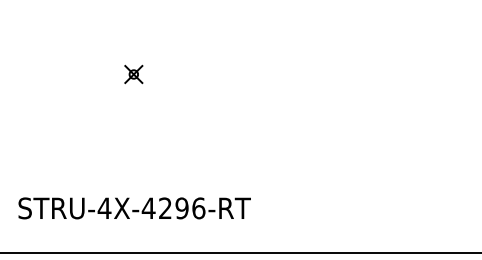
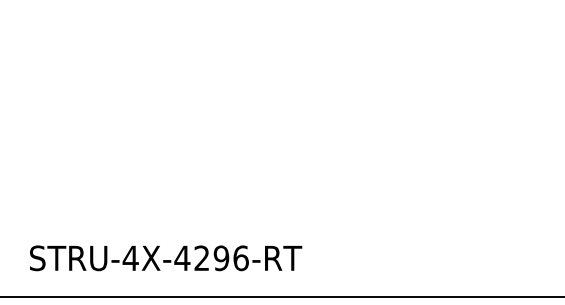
part: (133, 74) -> (156, 87), removed
text: (135, 208) -> (166, 258), moved

